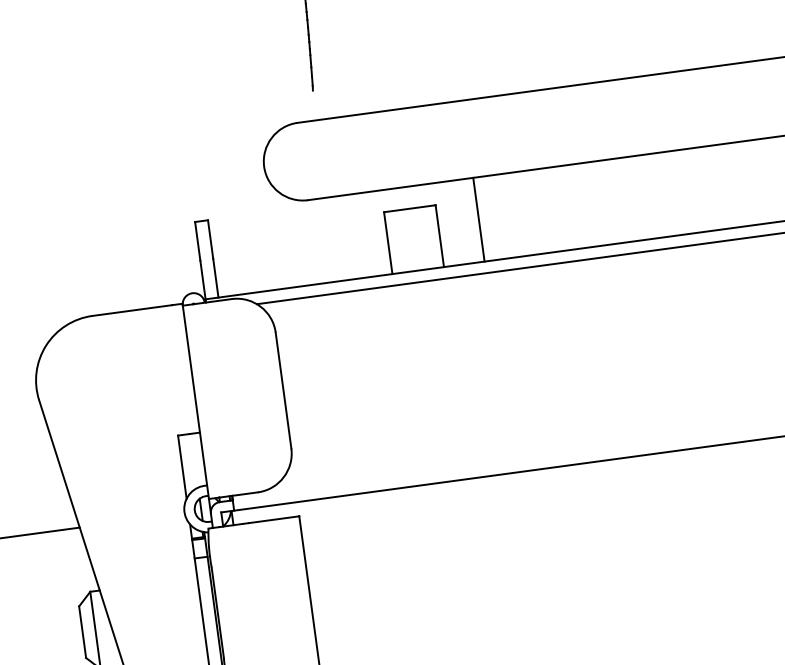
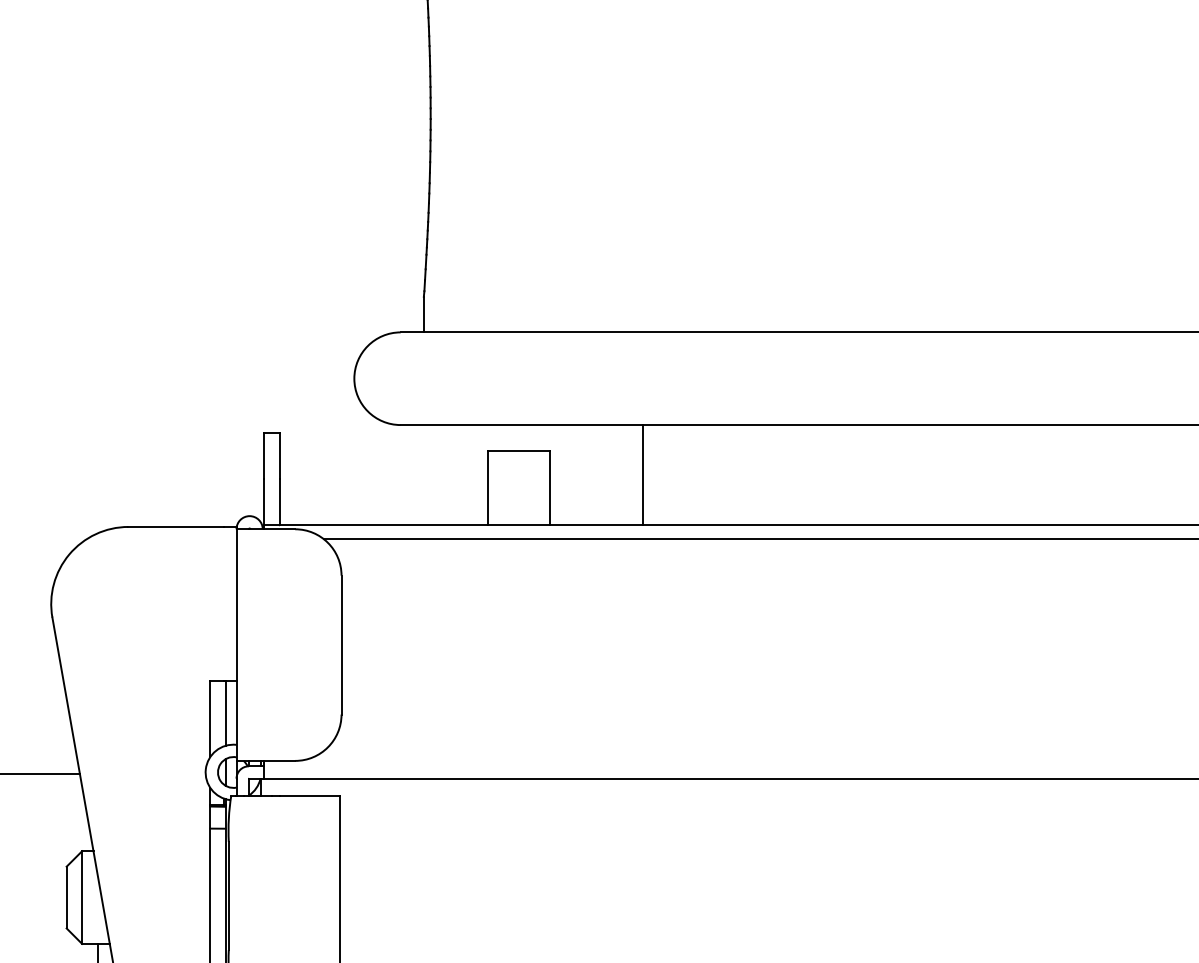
line: (314, 105) -> (423, 314), added
line: (478, 219) -> (642, 475), moved
line: (194, 460) -> (225, 713), added

